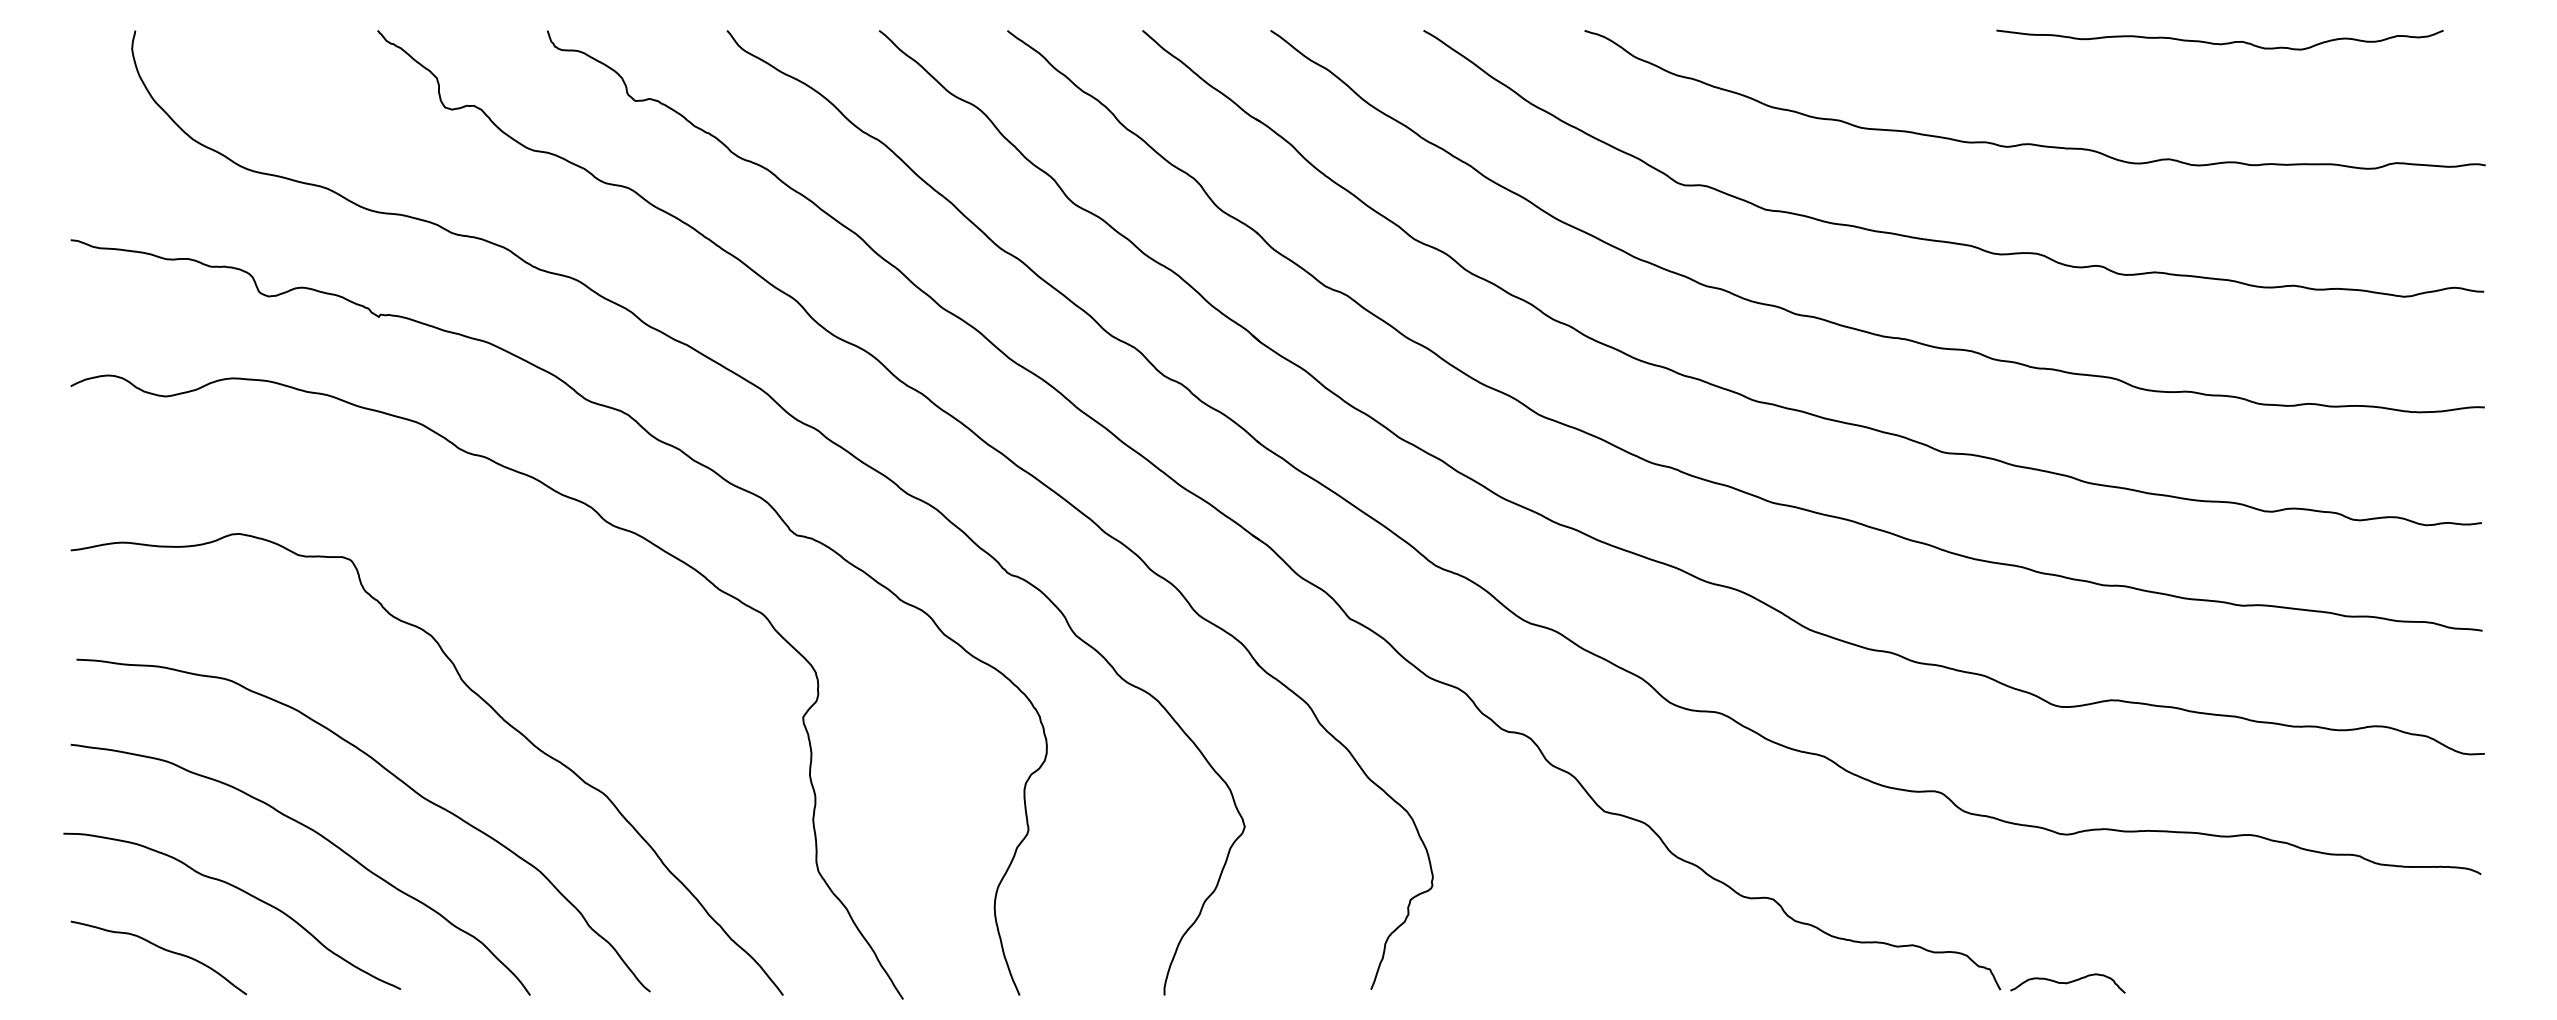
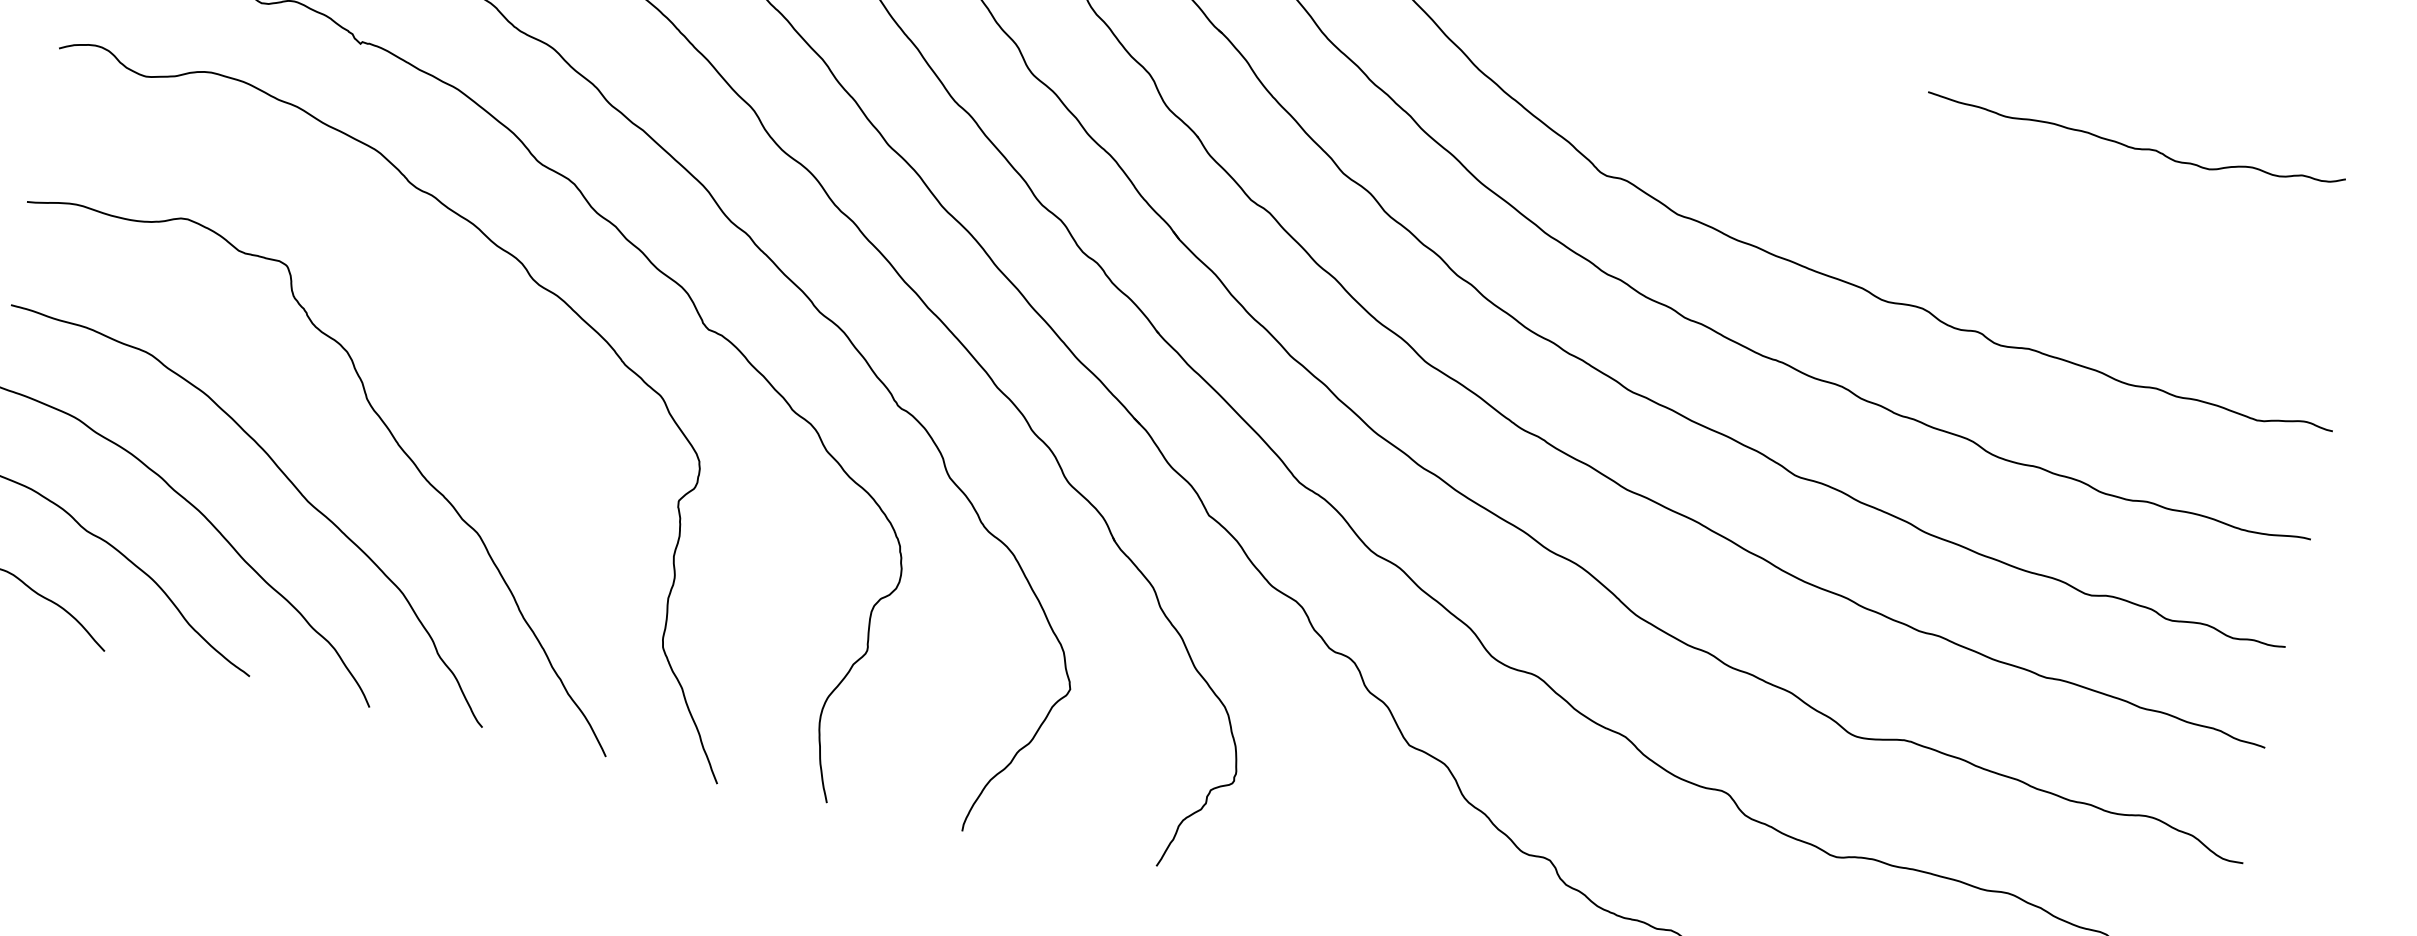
curve: (2033, 143) -> (1940, 204), removed

